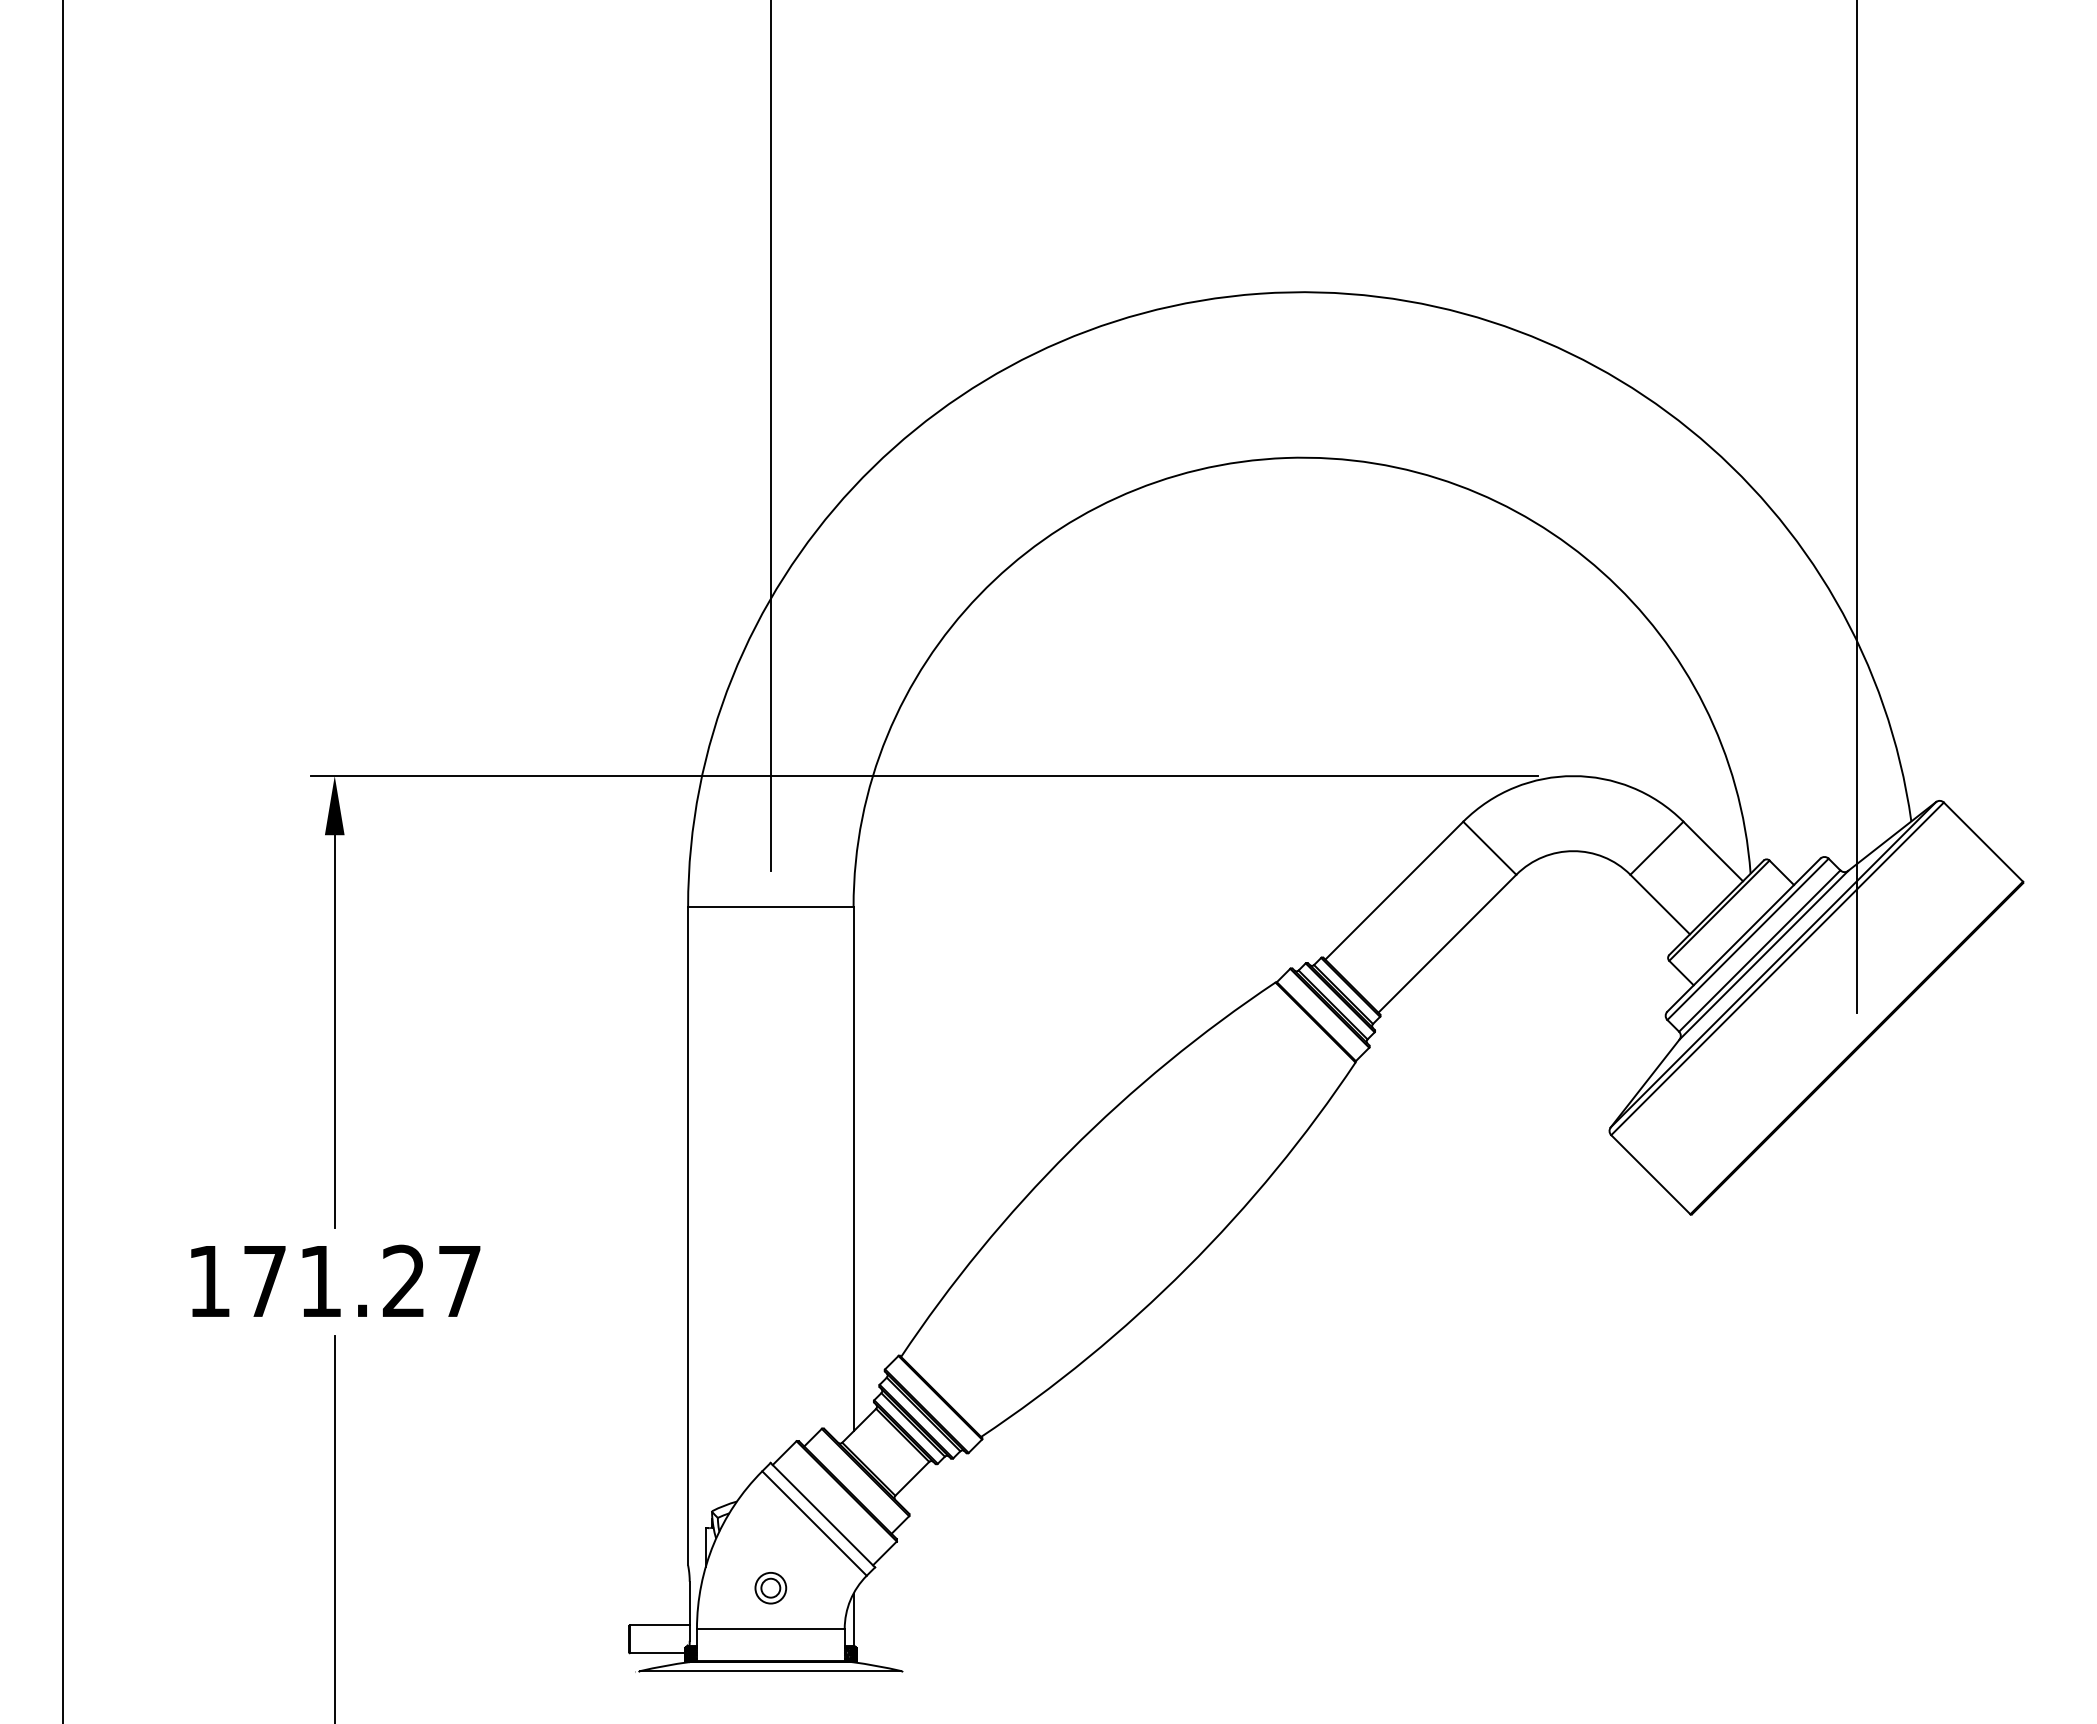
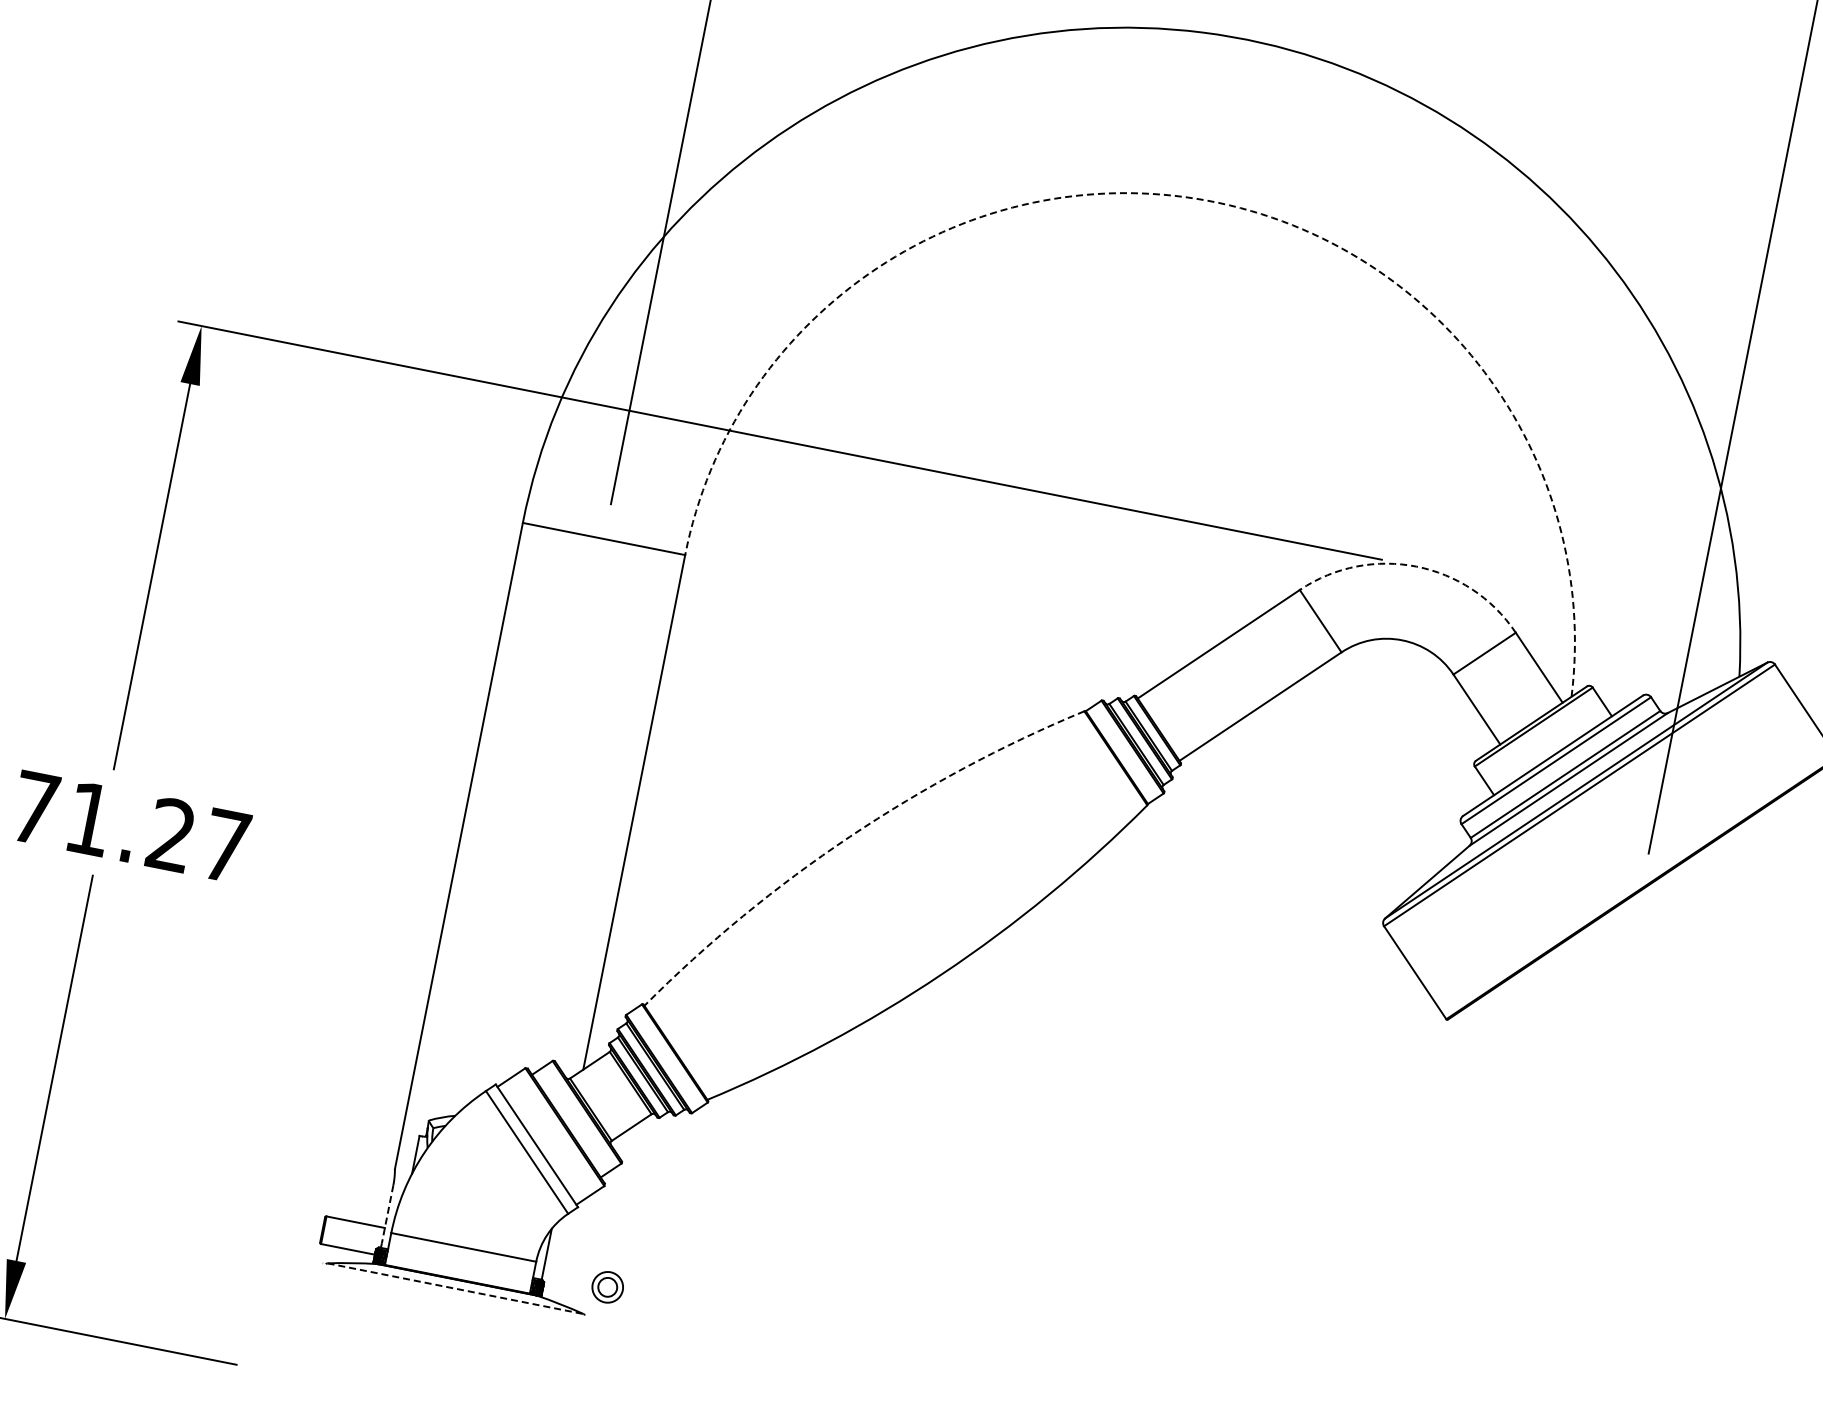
arc: (1286, 458) -> (1196, 199), solid -> dashed
arc: (1573, 776) -> (1416, 567), solid -> dashed
arc: (1069, 1151) -> (849, 837), solid -> dashed
part: (770, 1588) -> (607, 1287), moved
line: (689, 1611) -> (387, 1214), solid -> dashed
line: (770, 1671) -> (455, 1289), solid -> dashed

